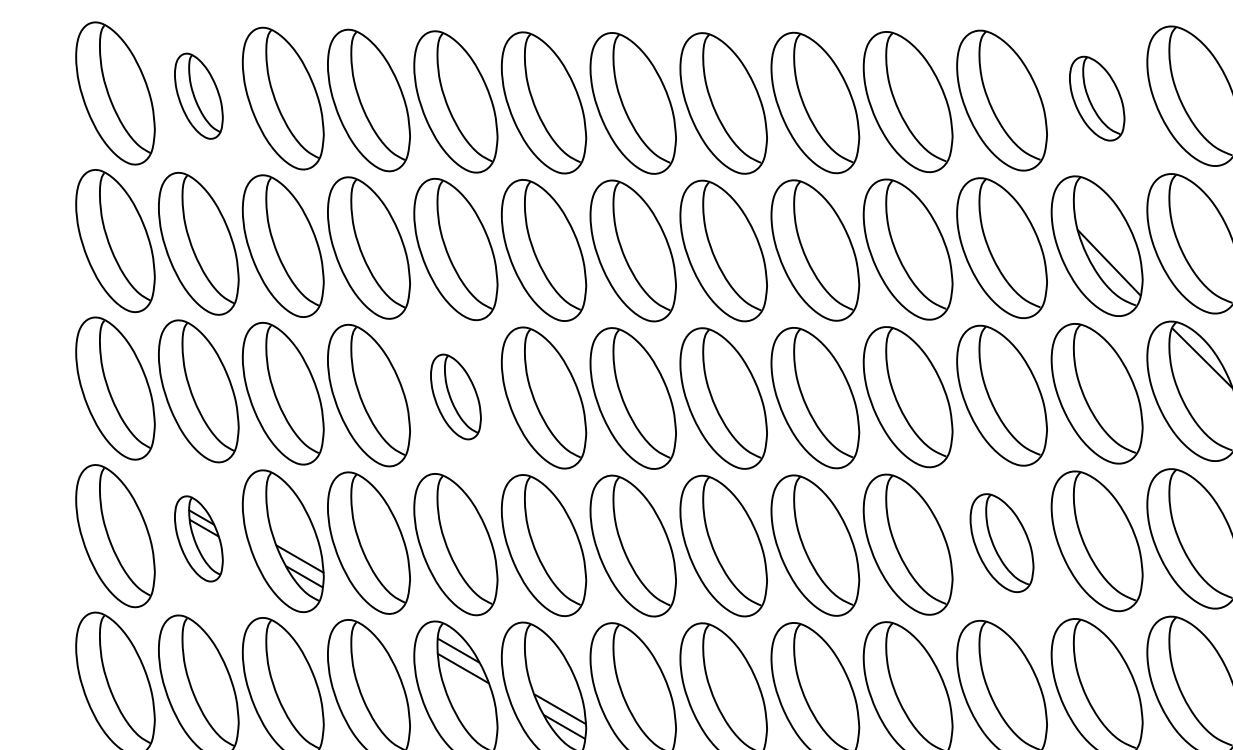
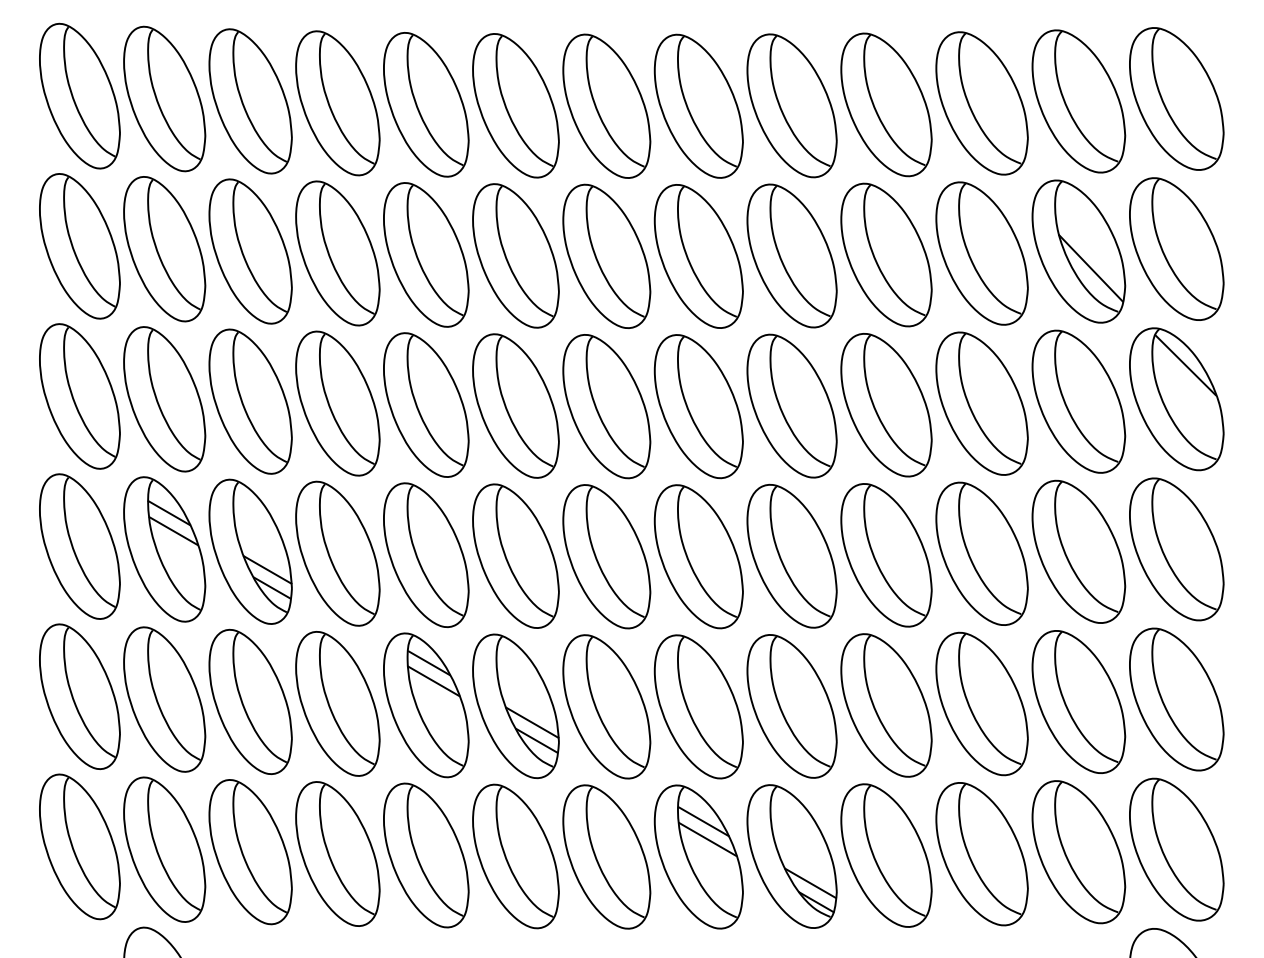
part: (198, 95) -> (164, 98), size x1.67
part: (1096, 98) -> (1078, 101), size x1.67
part: (456, 396) -> (426, 404), size x1.67
part: (198, 538) -> (164, 549), size x1.67
part: (1001, 542) -> (981, 553), size x1.43

